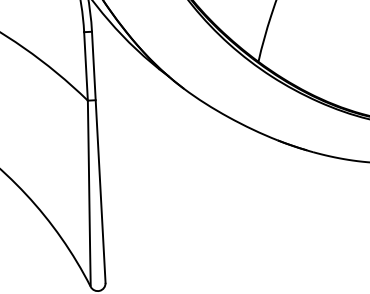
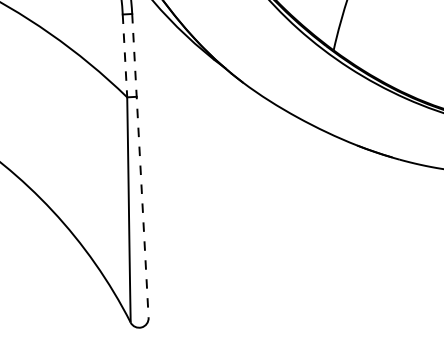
line: (86, 66) -> (125, 56), solid -> dashed
line: (98, 157) -> (140, 166), solid -> dashed

